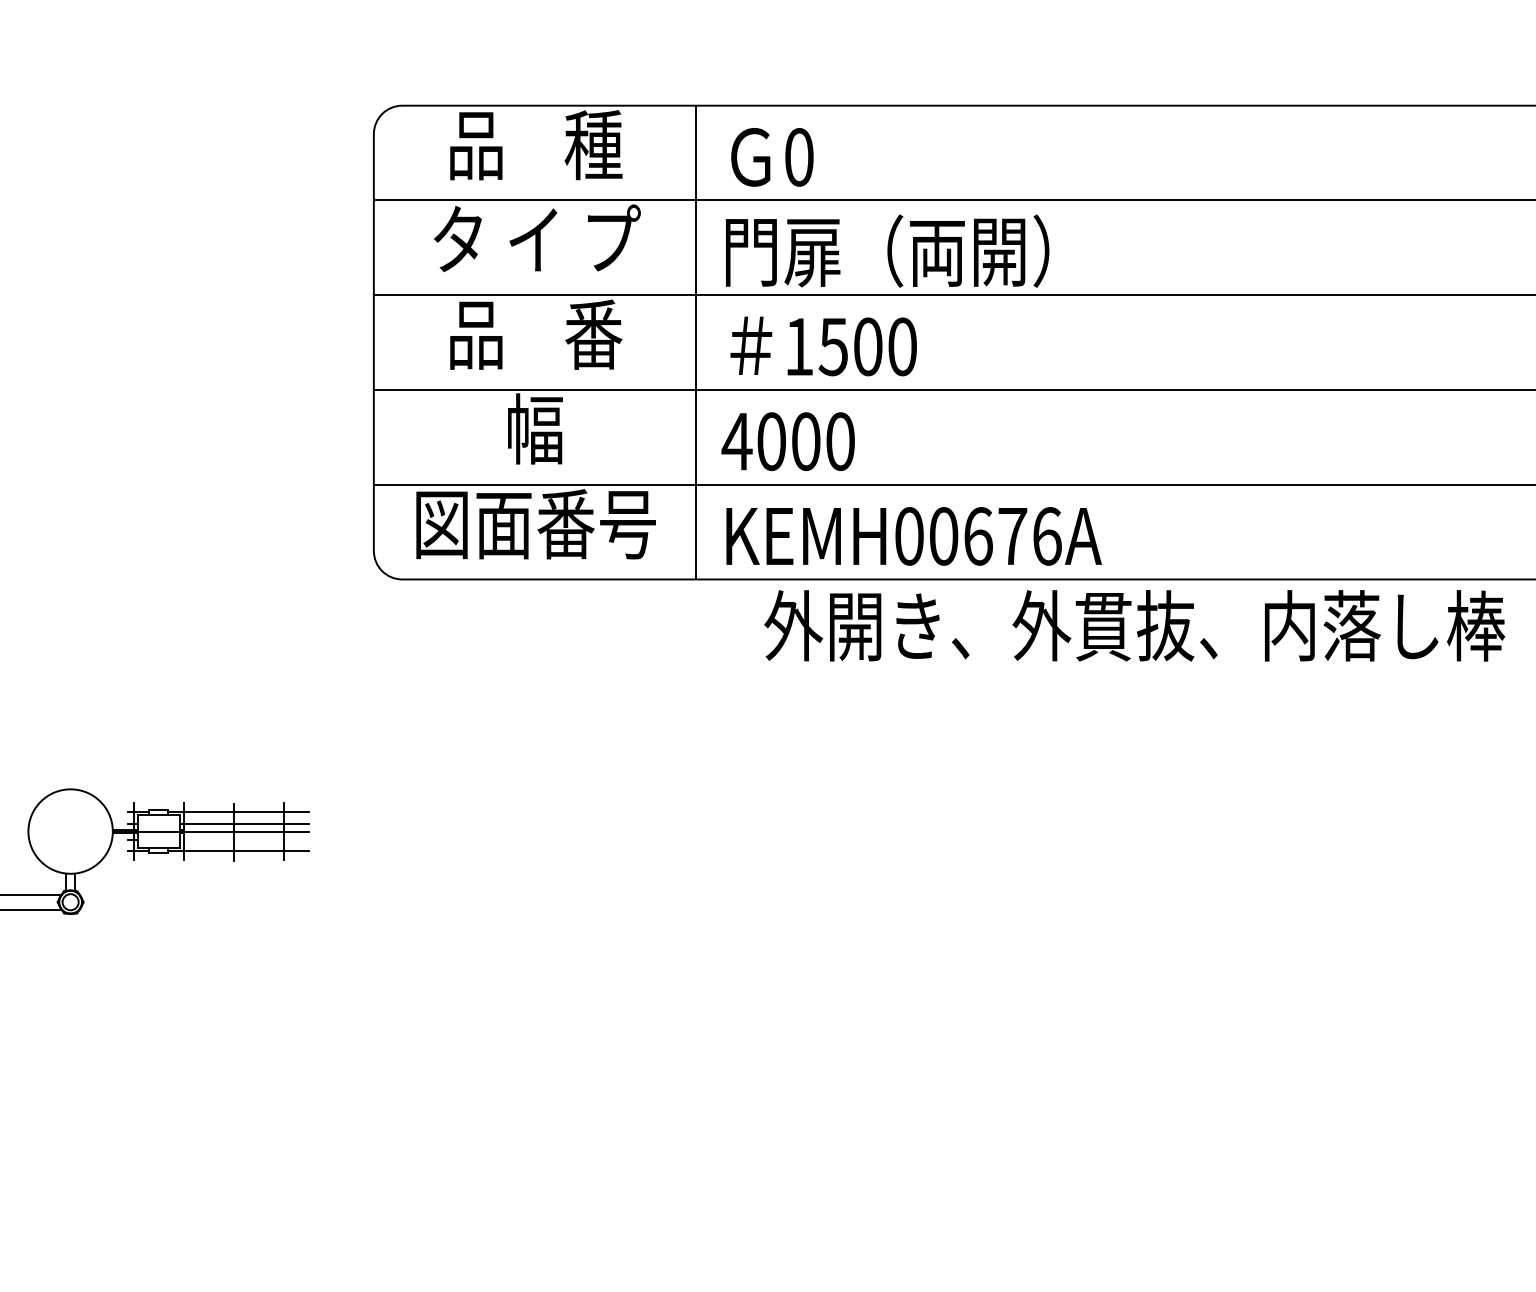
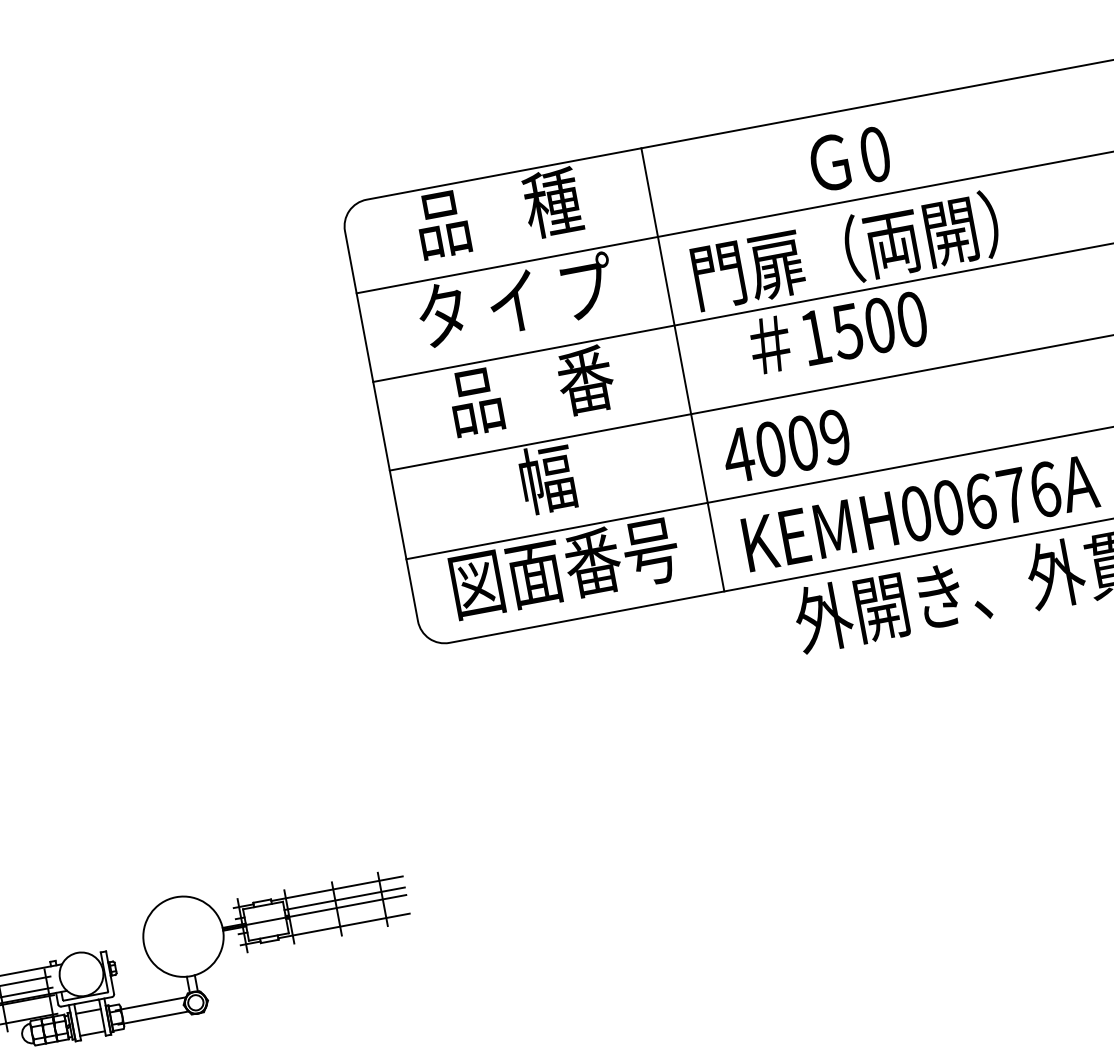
text: (772, 157) -> (850, 159), moved
text: (823, 346) -> (838, 332), moved
text: (840, 441) -> (835, 437), 4000 -> 4009

